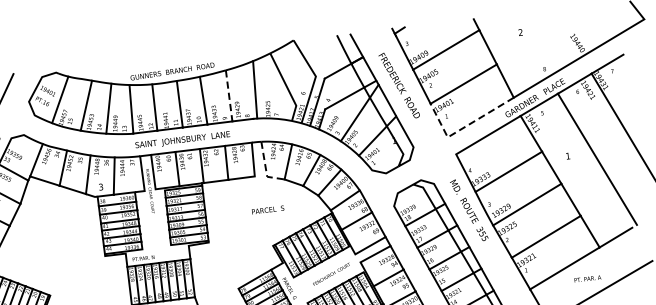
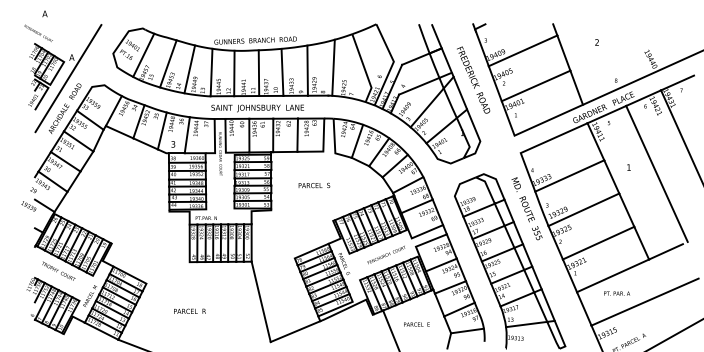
line: (229, 96) -> (307, 71), dashed -> solid
line: (464, 127) -> (531, 127), dashed -> solid
line: (265, 168) -> (334, 145), dashed -> solid
text: (268, 209) -> (314, 185), moved
text: (587, 278) -> (616, 293), moved

